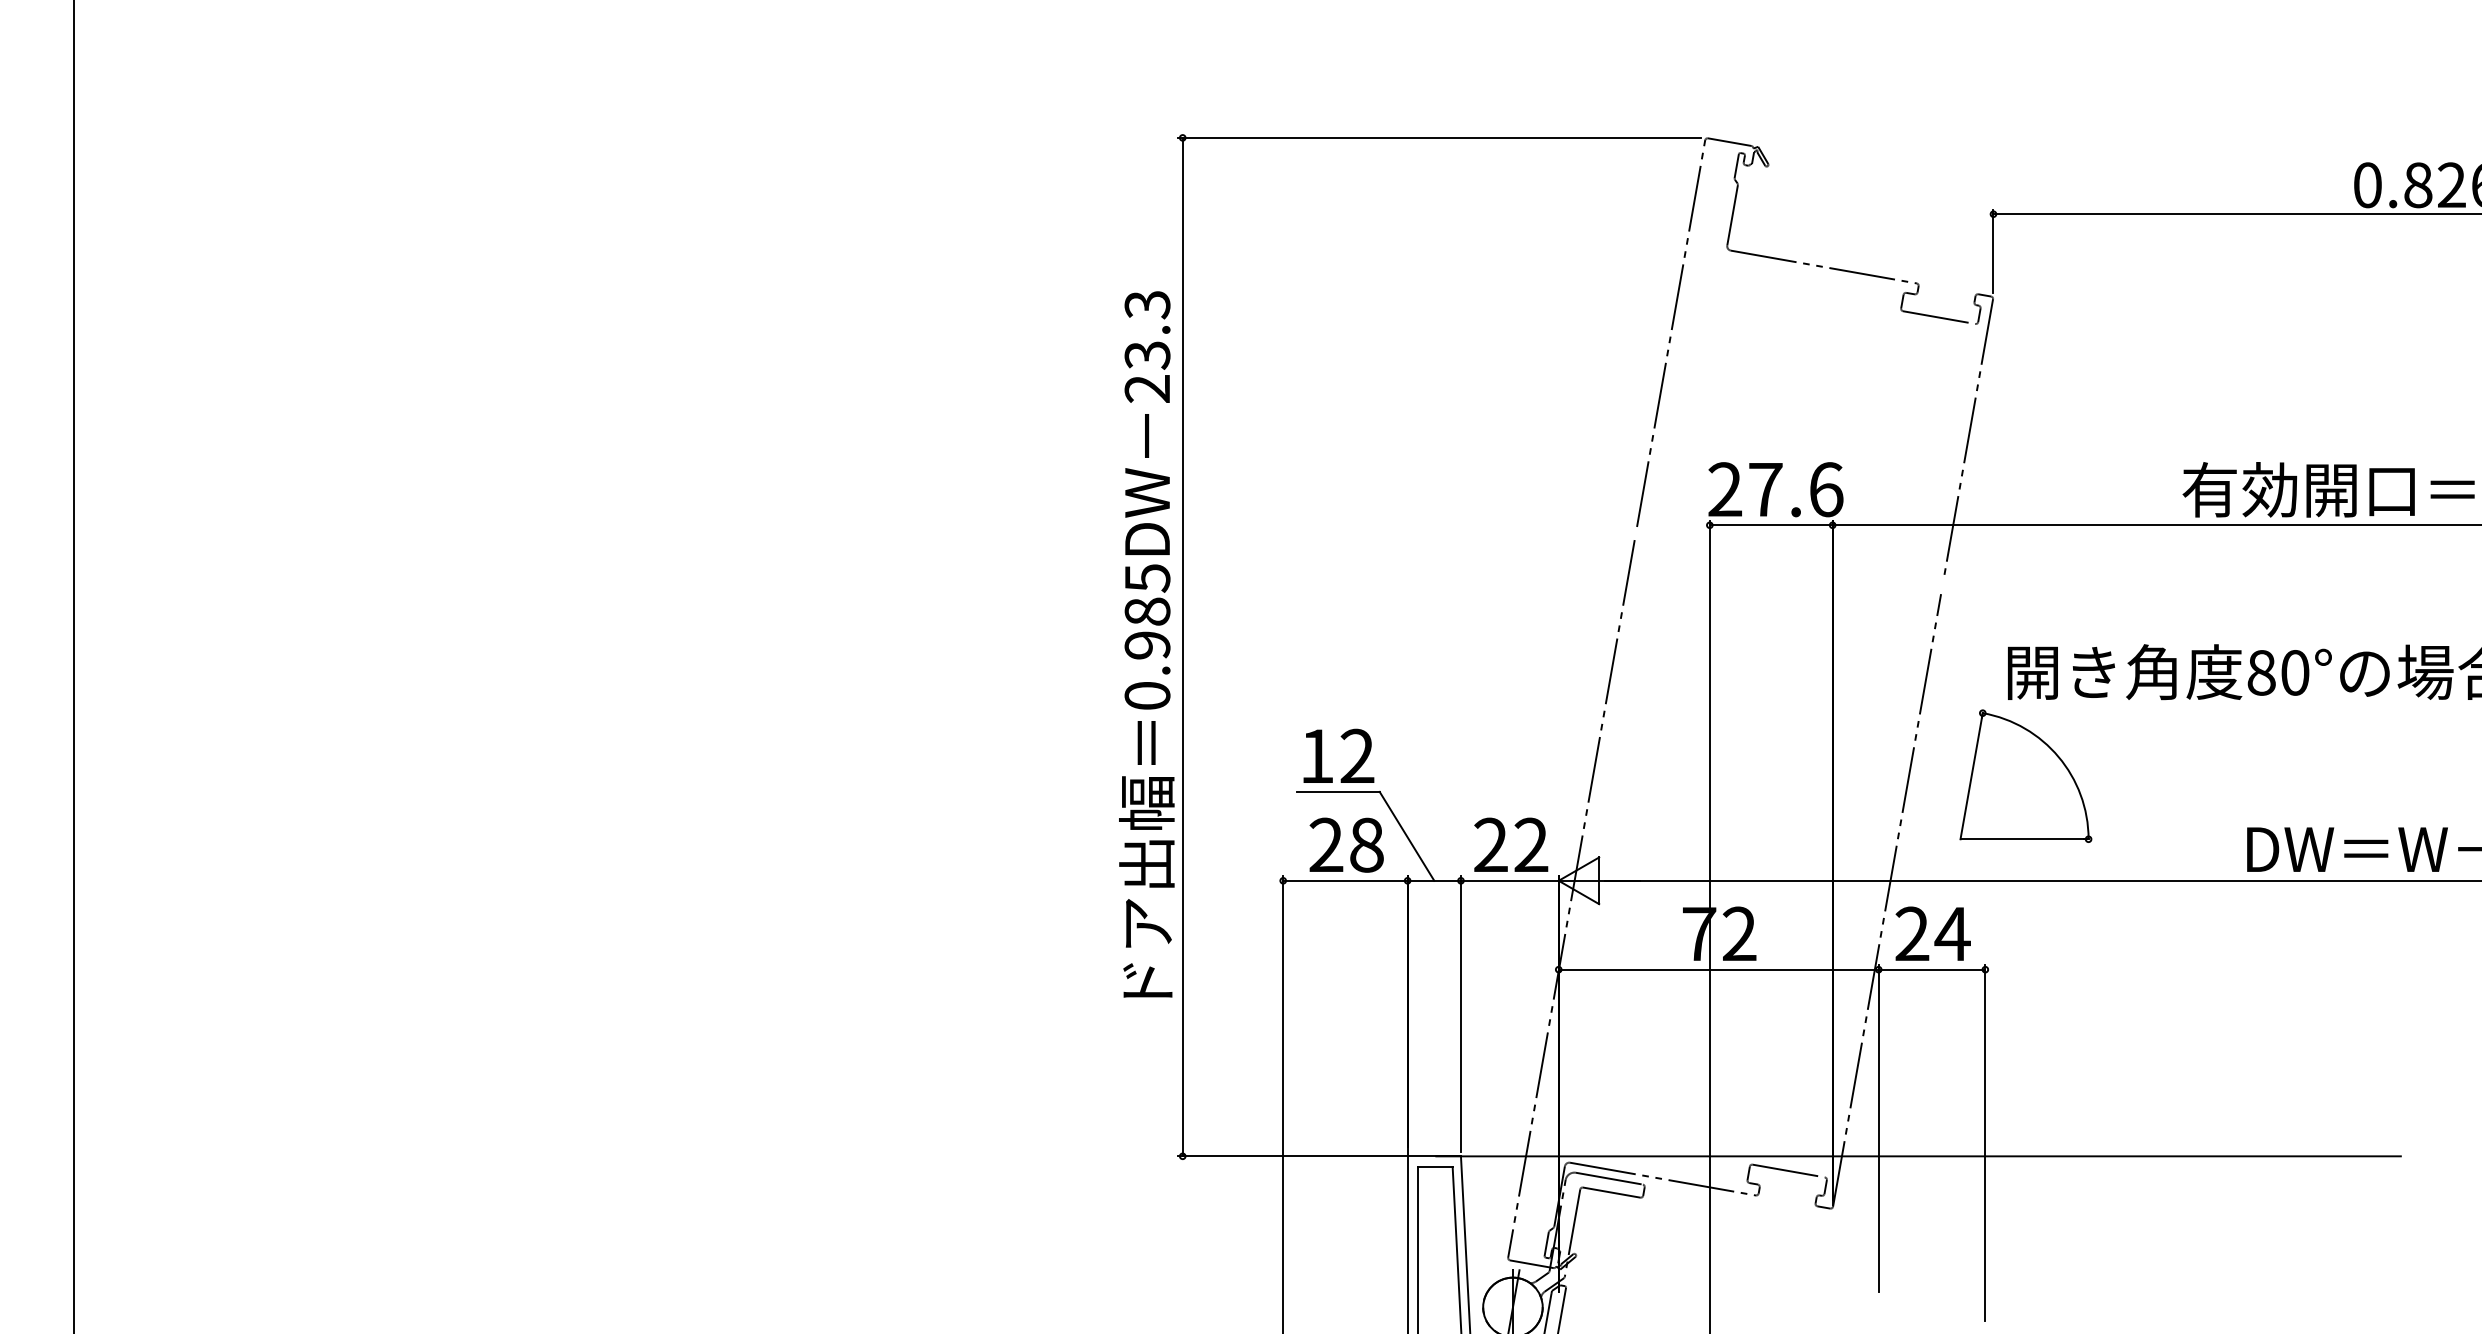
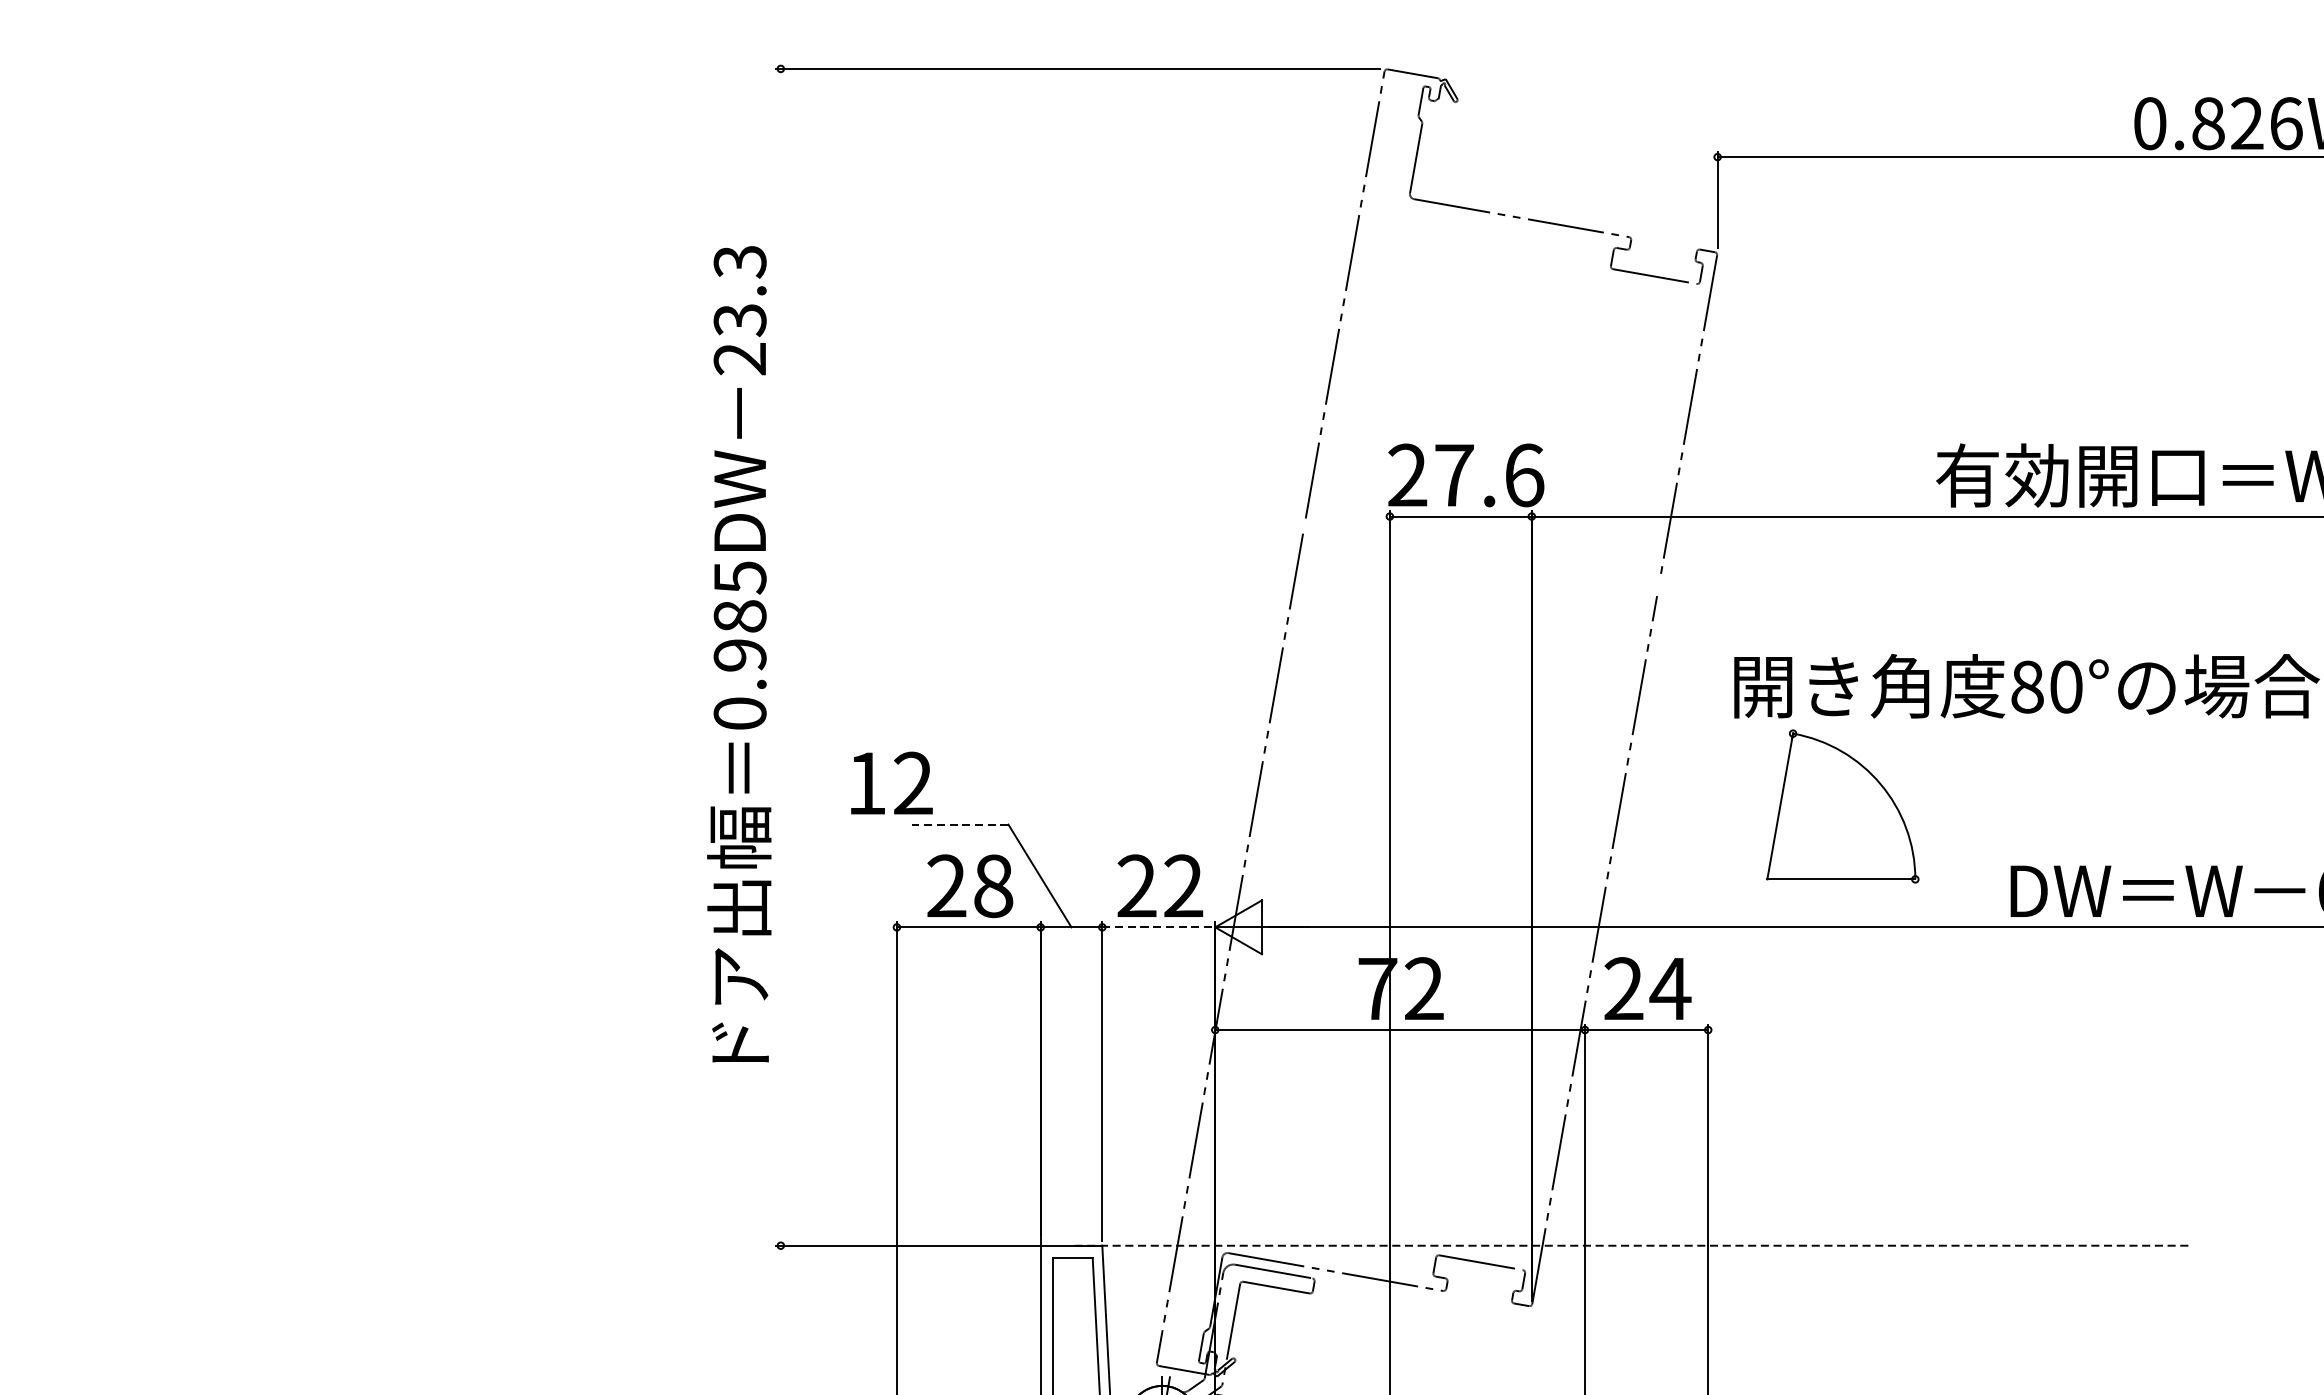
line: (1182, 646) -> (780, 656), removed
text: (1338, 755) -> (891, 782), moved
part: (2025, 775) -> (1842, 805), moved
line: (1338, 791) -> (960, 824), solid -> dashed
line: (1509, 880) -> (1158, 926), solid -> dashed
line: (1918, 1156) -> (1630, 1245), solid -> dashed

